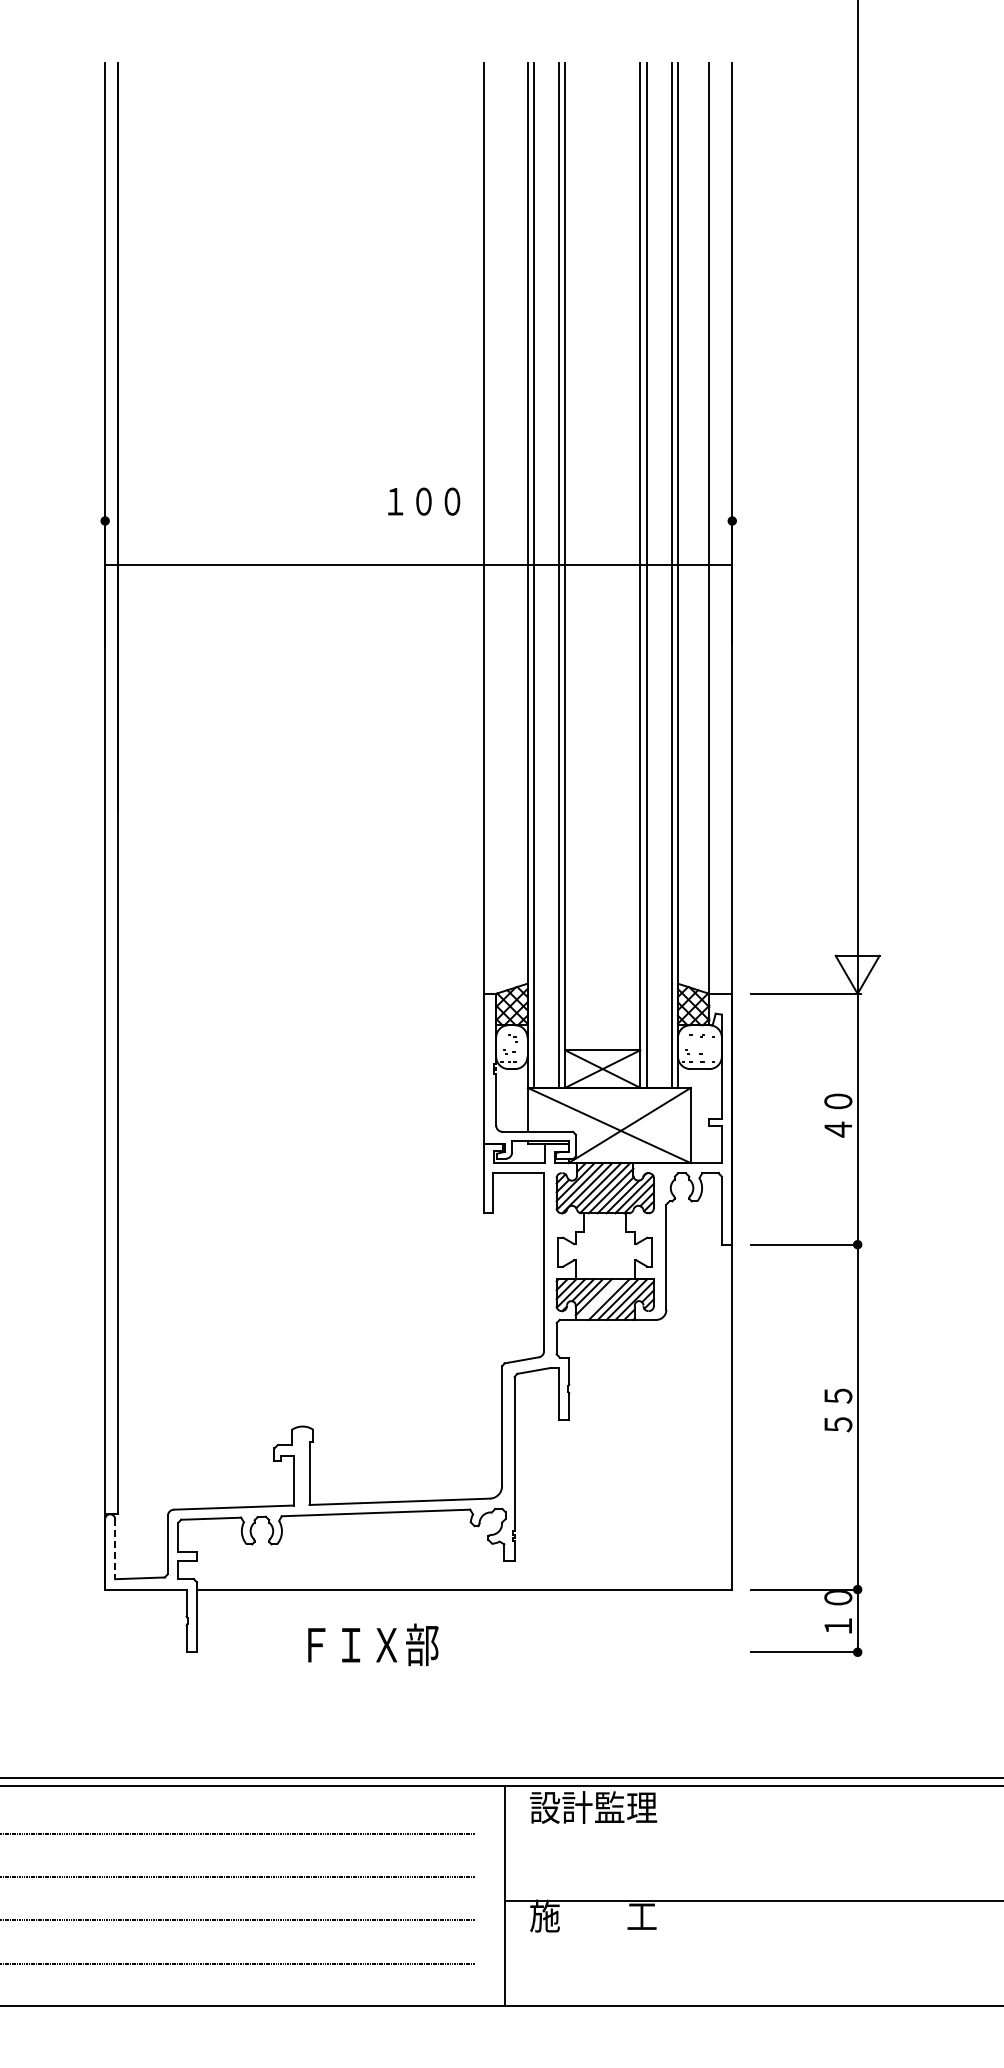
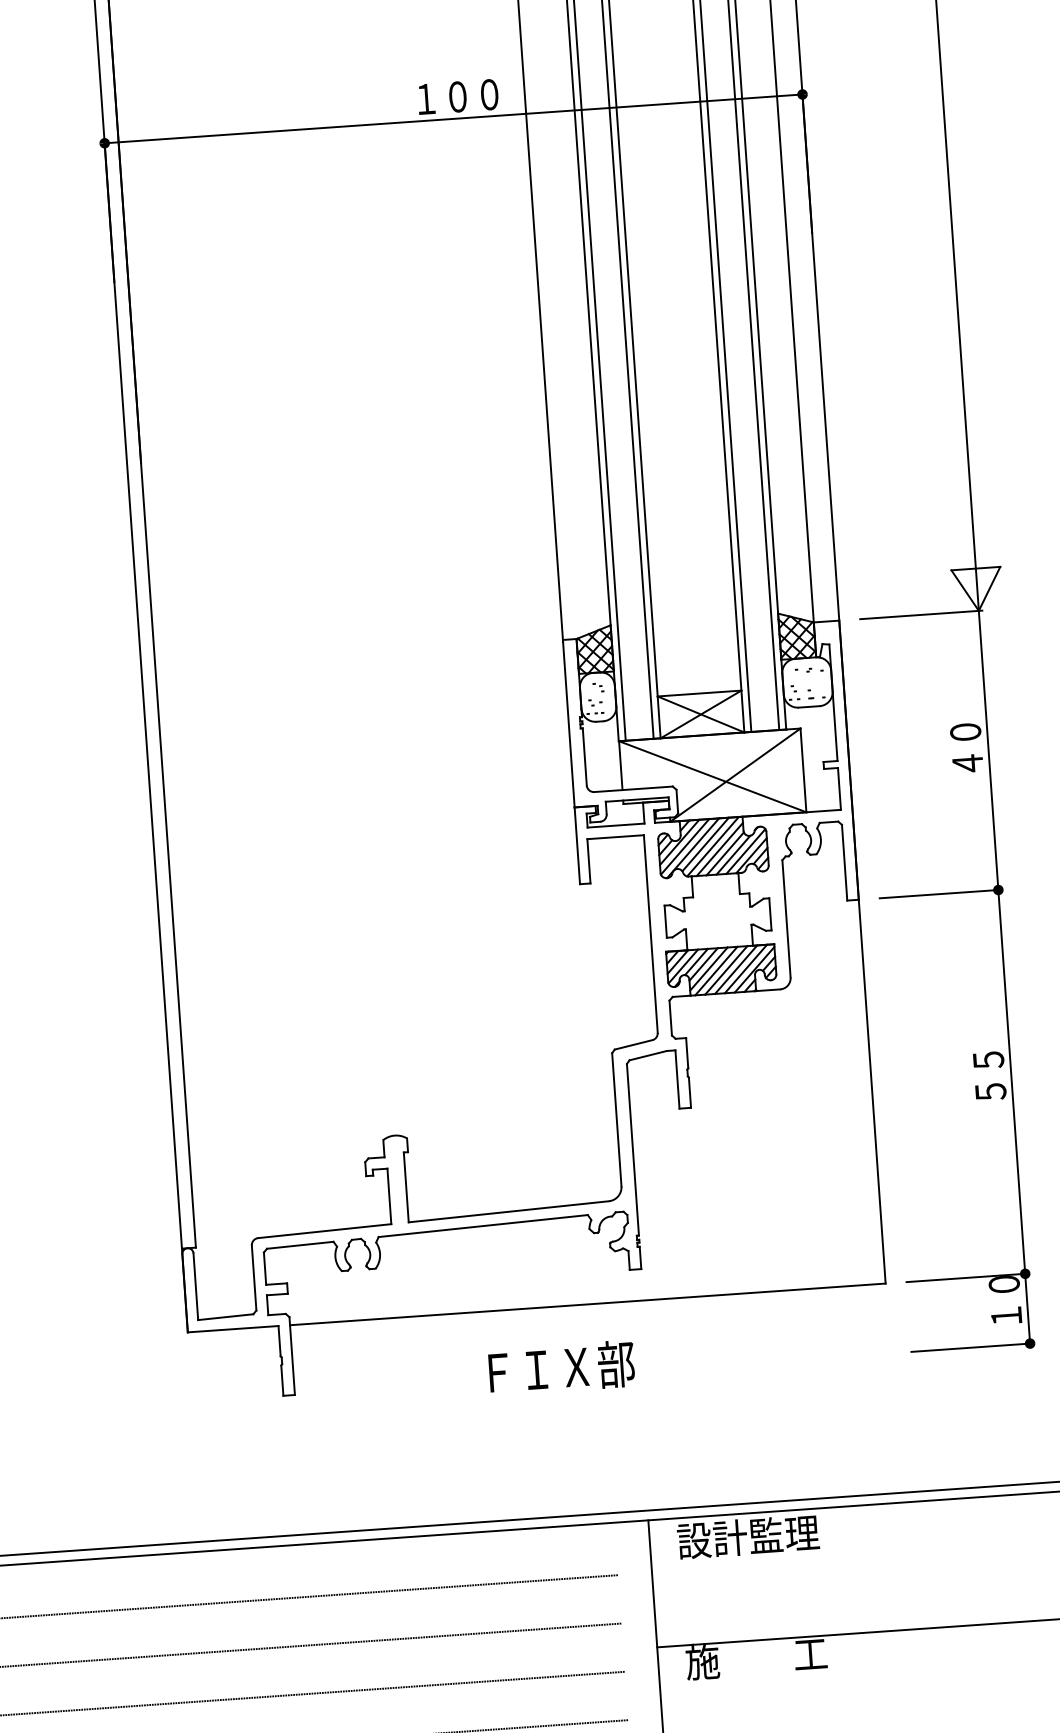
line: (418, 565) -> (453, 119), moved
line: (600, 1299) -> (716, 971), added
line: (115, 1549) -> (196, 1286), dashed -> solid
text: (373, 1644) -> (561, 1367), moved

